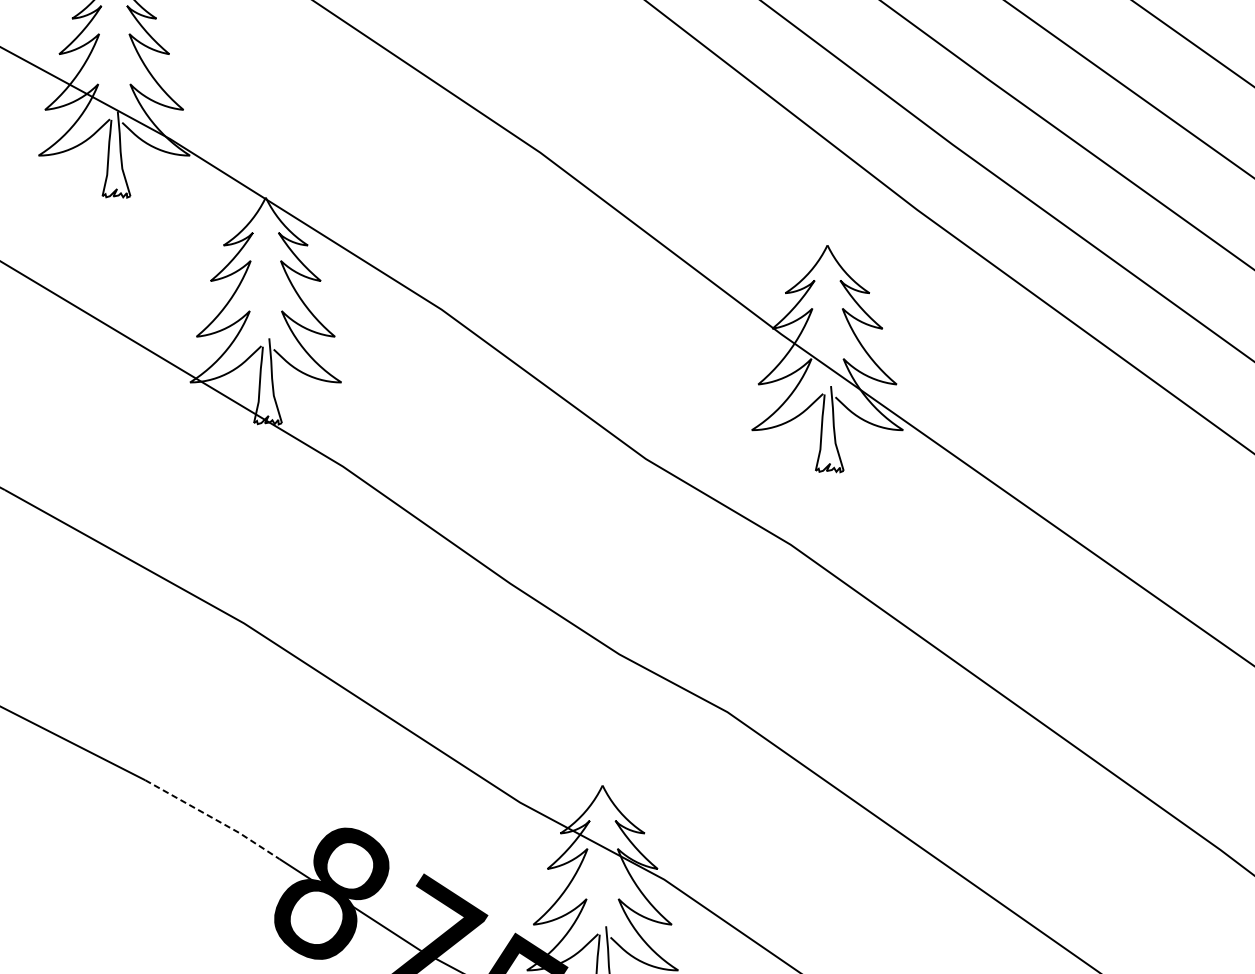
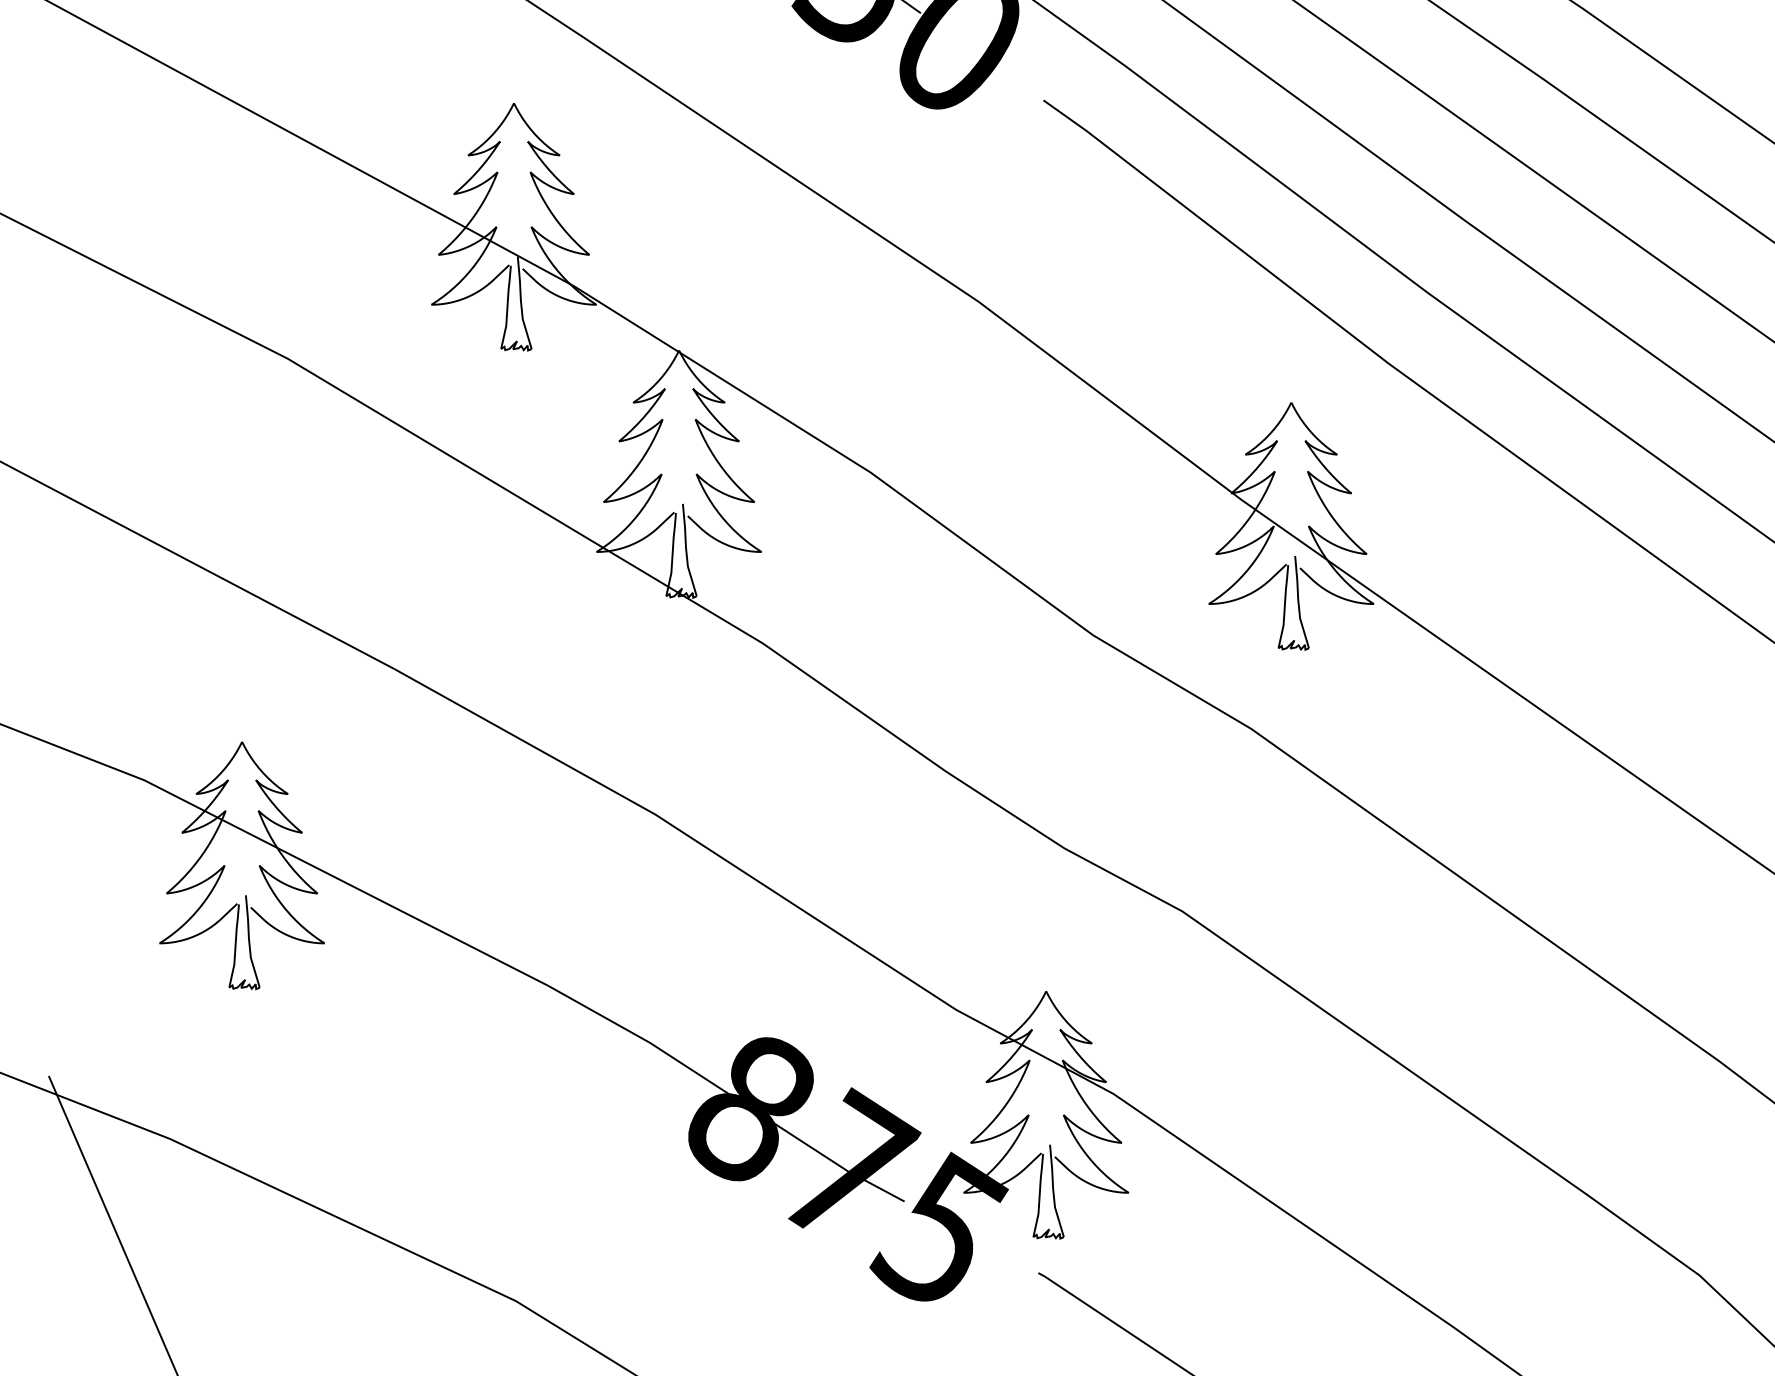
line: (213, 818) -> (622, 1027), dashed -> solid

